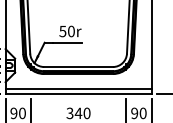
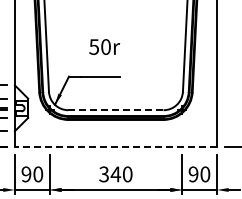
text: (70, 31) -> (104, 46), moved
line: (78, 67) -> (115, 110), solid -> dashed
line: (78, 89) -> (115, 141), removed
line: (78, 93) -> (115, 147), solid -> dashed

